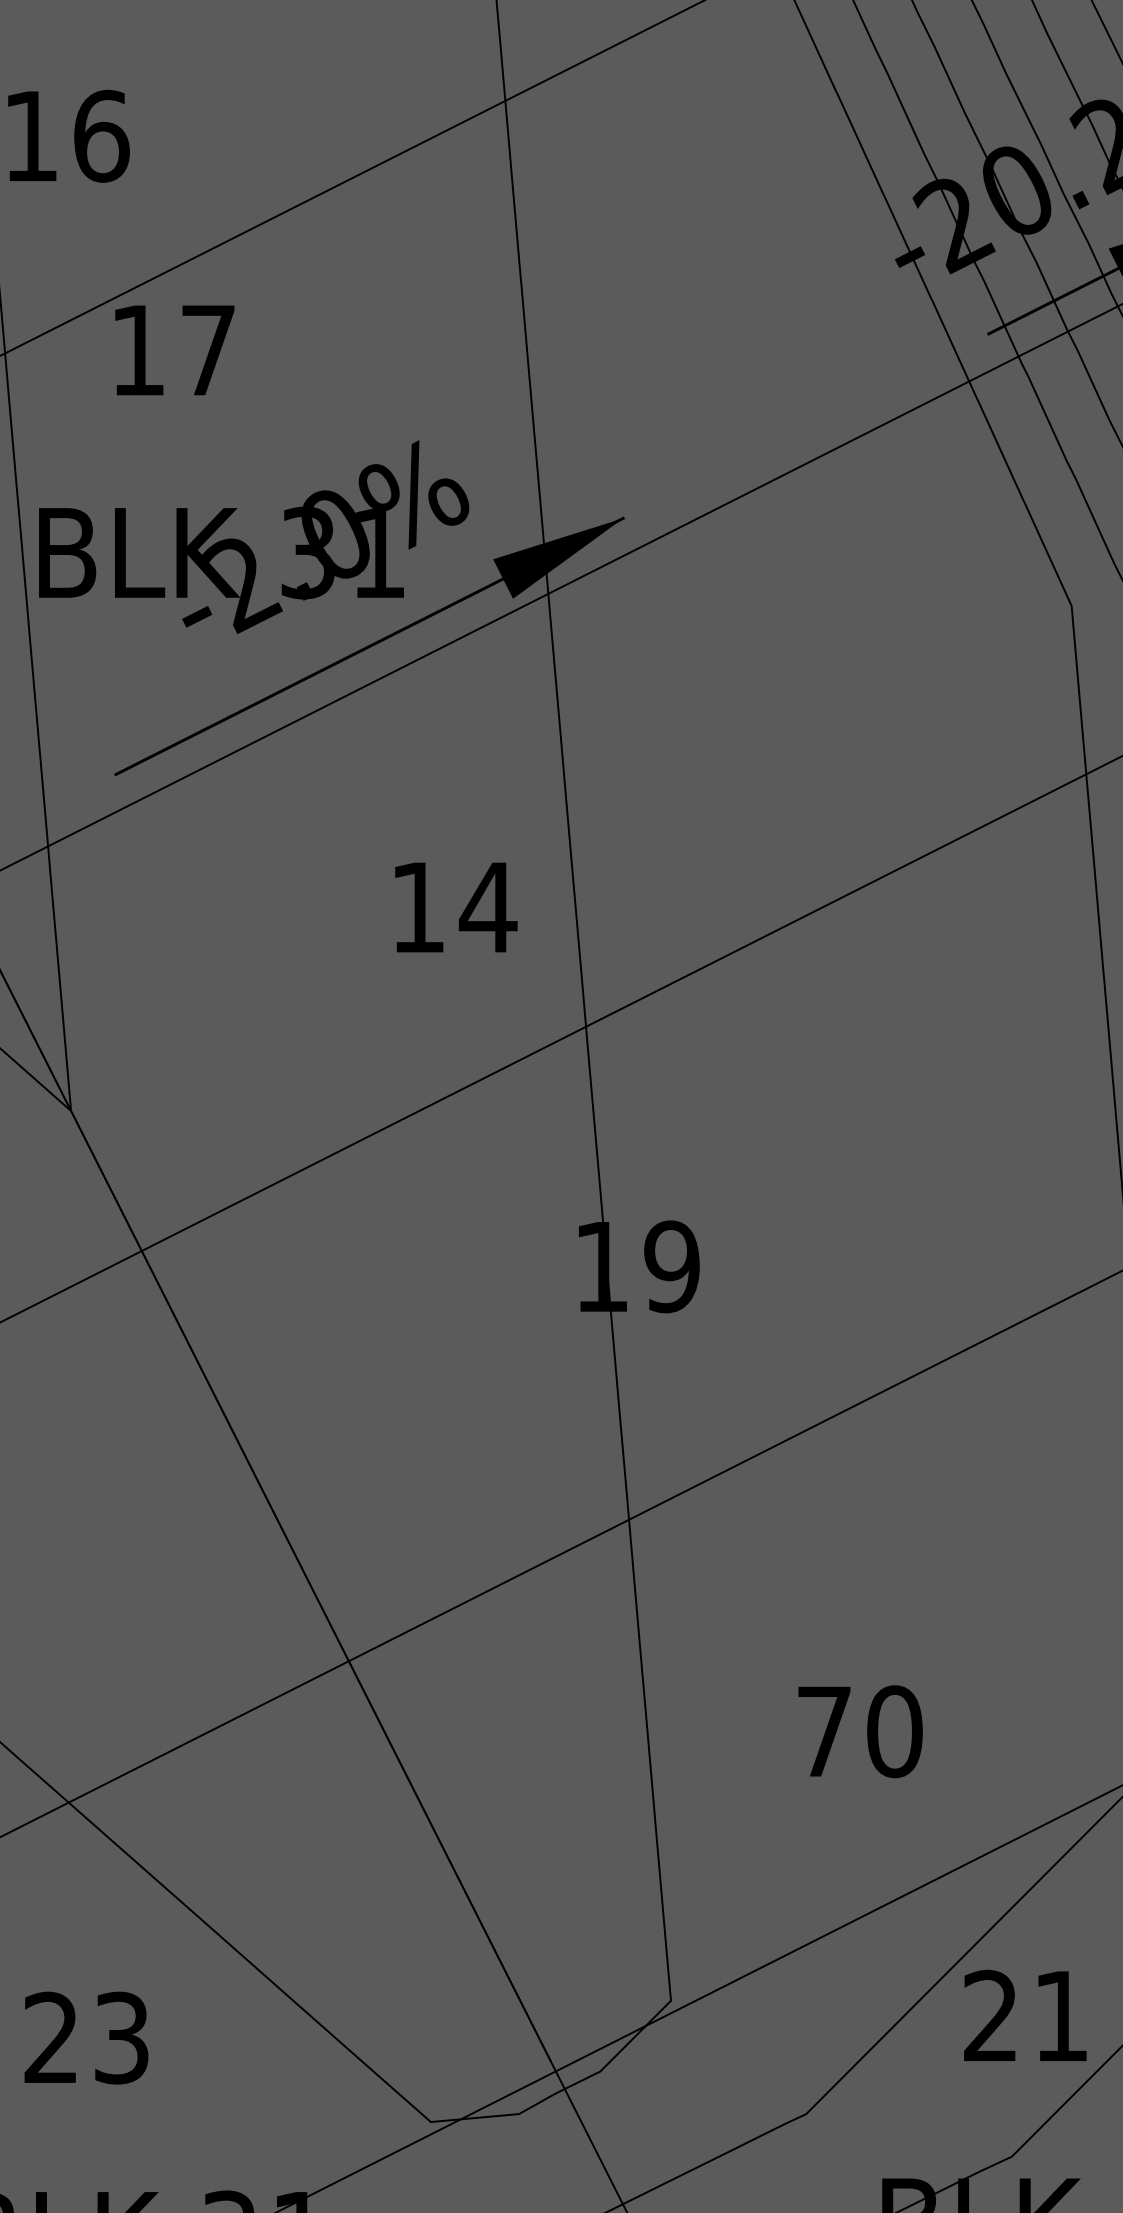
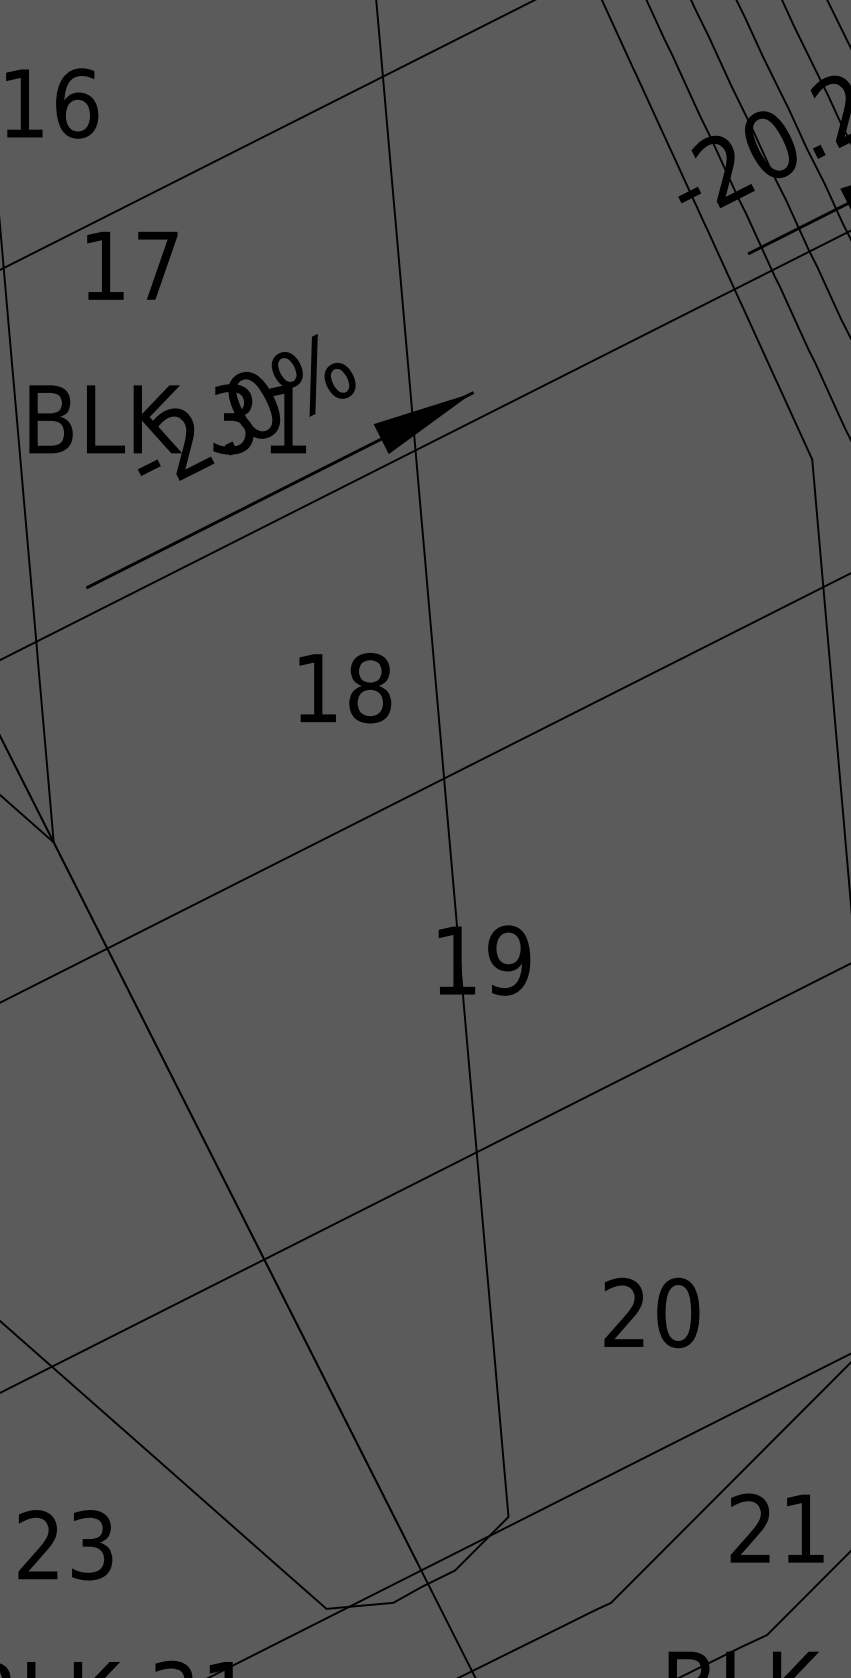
text: (488, 907) -> (370, 688), 14 -> 18
text: (823, 1730) -> (624, 1312), 70 -> 20

